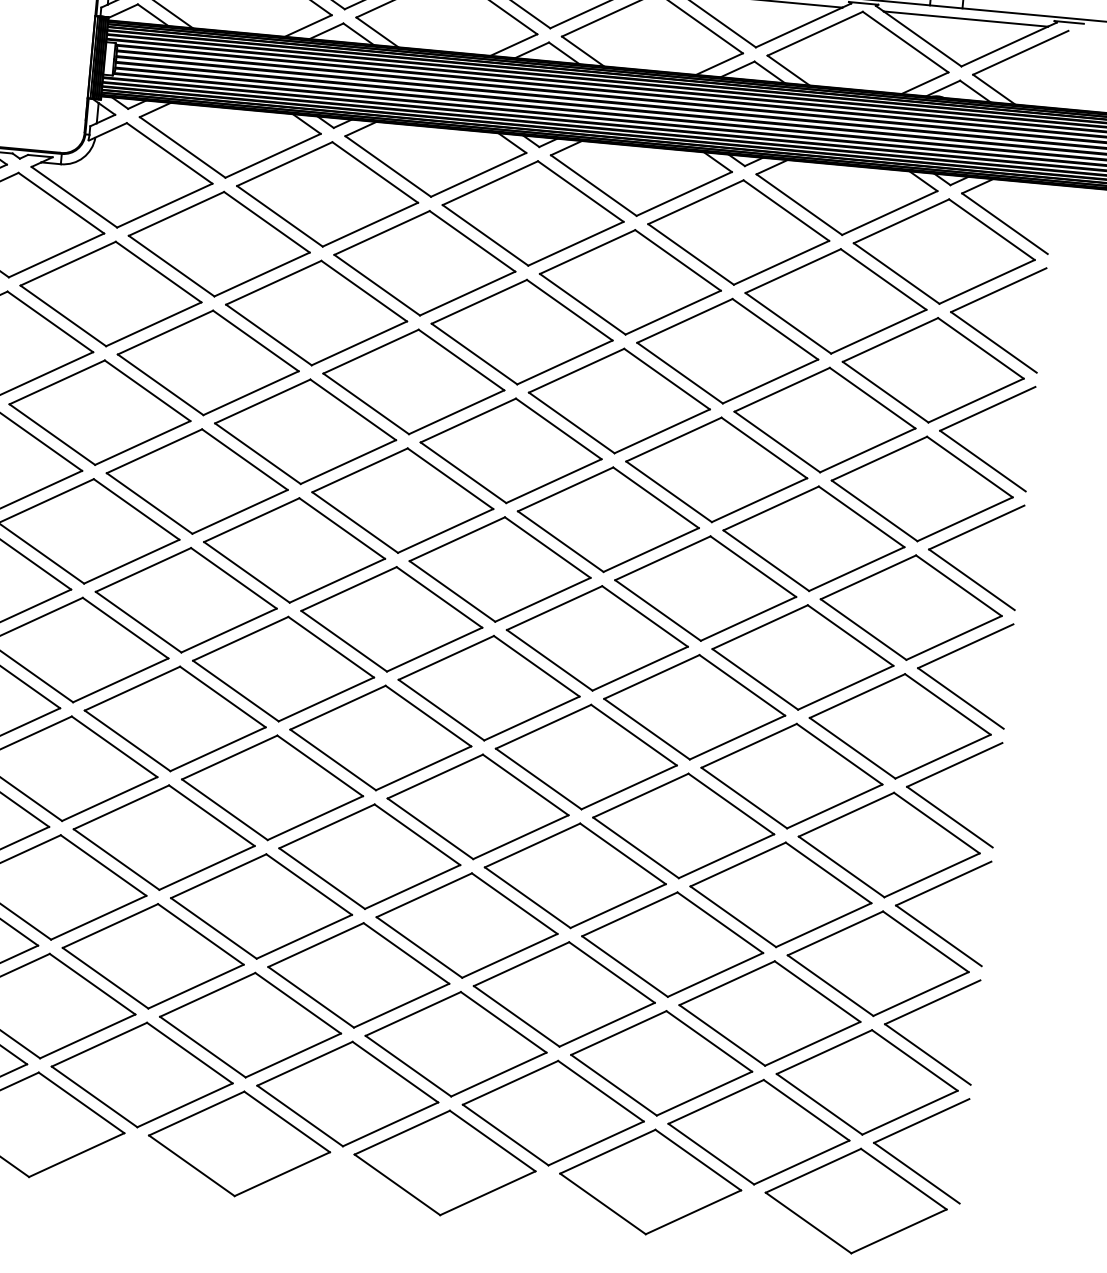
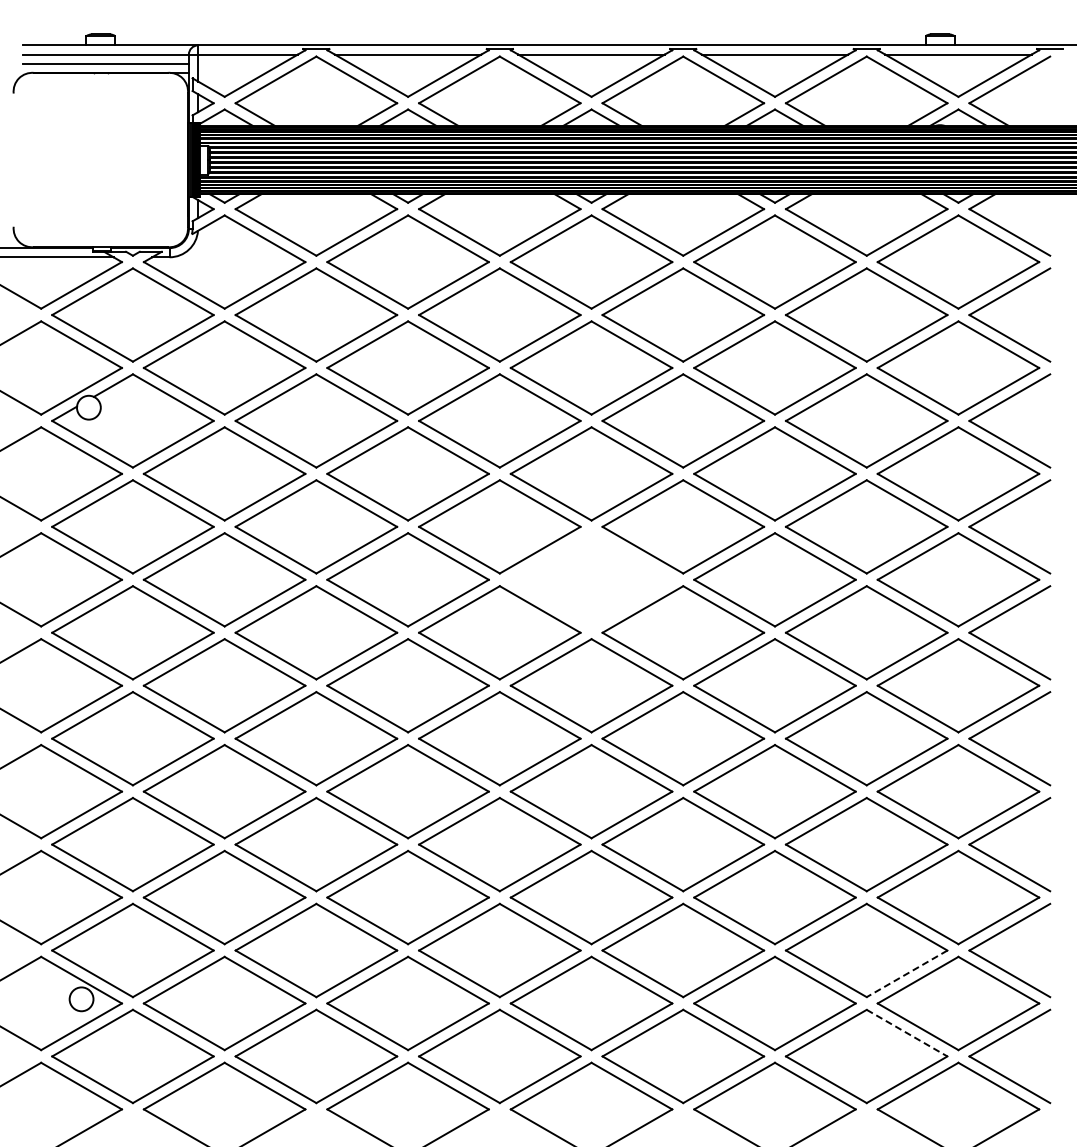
part: (500, 569) -> (591, 579), removed
line: (813, 1043) -> (907, 973), solid -> dashed
line: (807, 1110) -> (907, 1033), solid -> dashed

